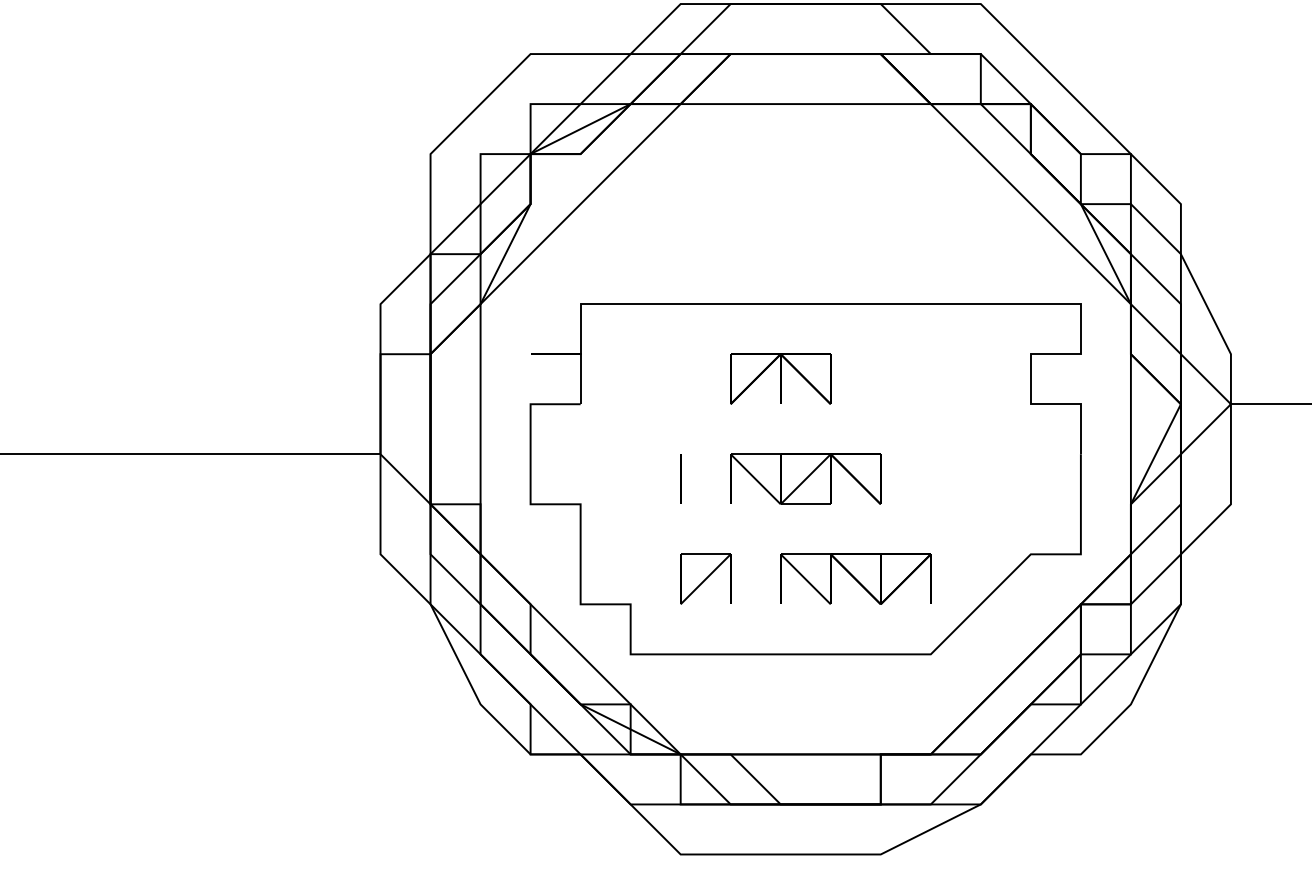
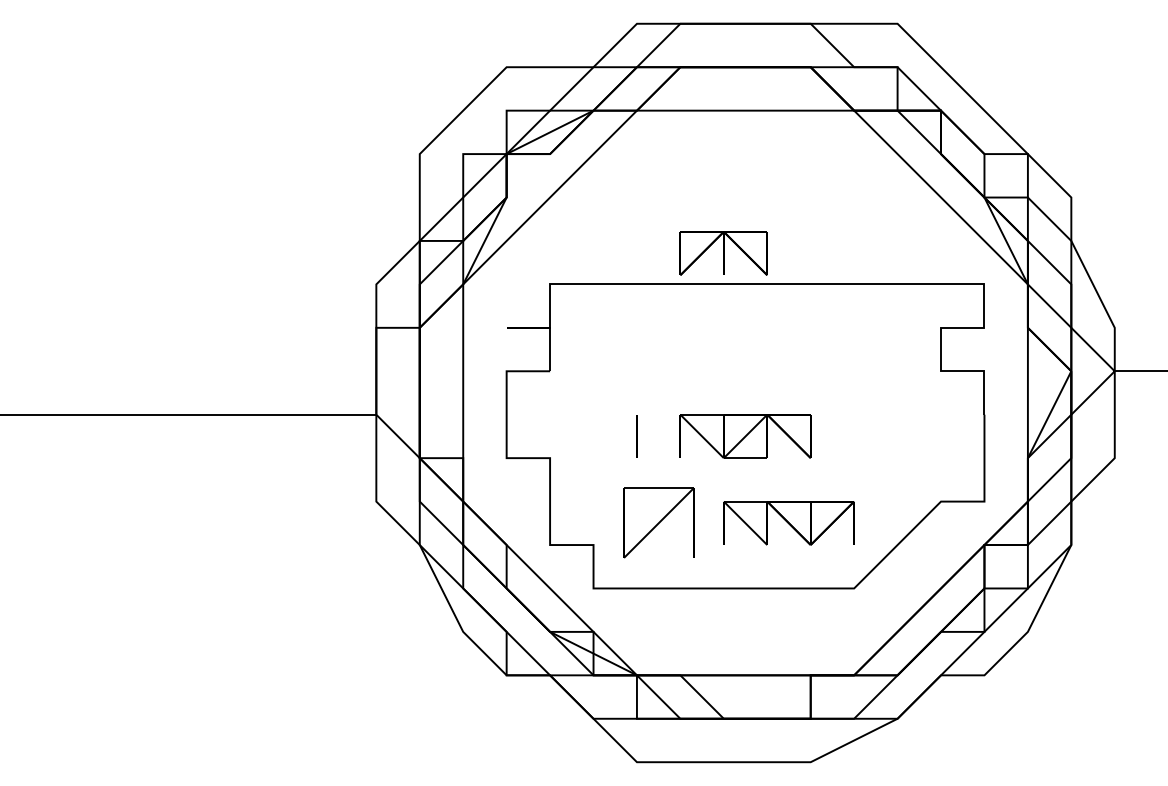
part: (780, 379) -> (723, 253), moved
part: (705, 579) -> (658, 523), size x1.6

